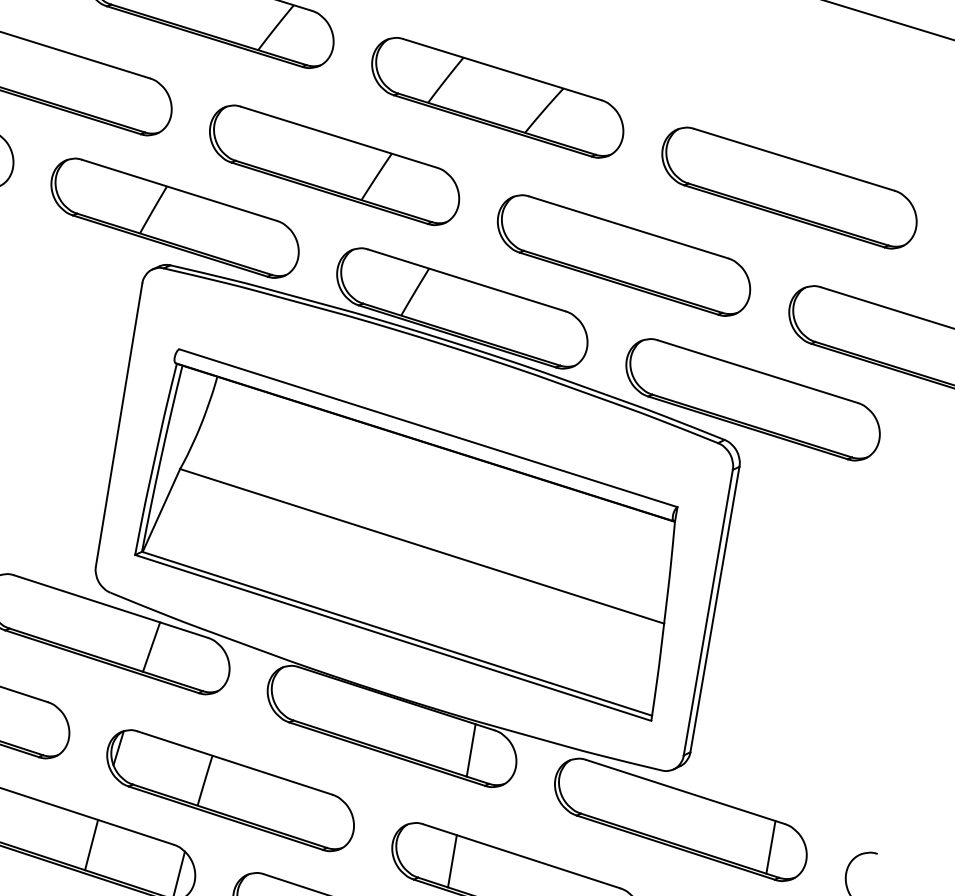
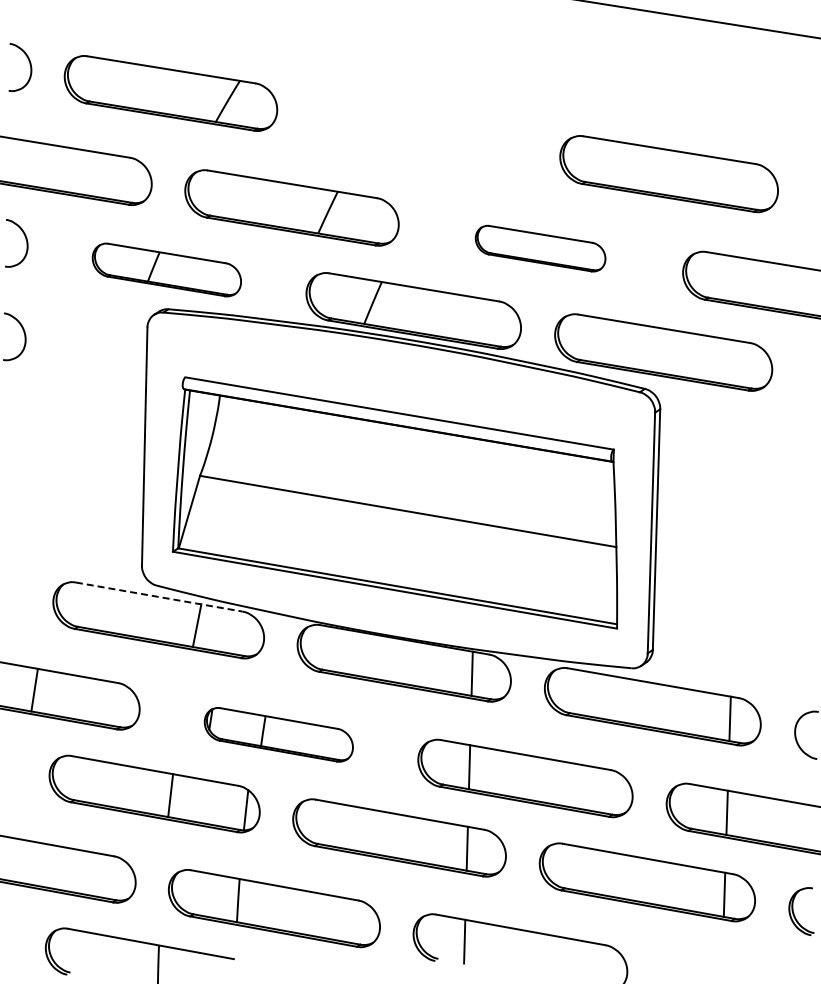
part: (497, 97) -> (418, 133), removed
part: (174, 217) -> (166, 269), size x0.7
part: (623, 255) -> (540, 248), size x0.6
line: (111, 607) -> (159, 597), solid -> dashed
part: (230, 790) -> (278, 734), size x0.7

